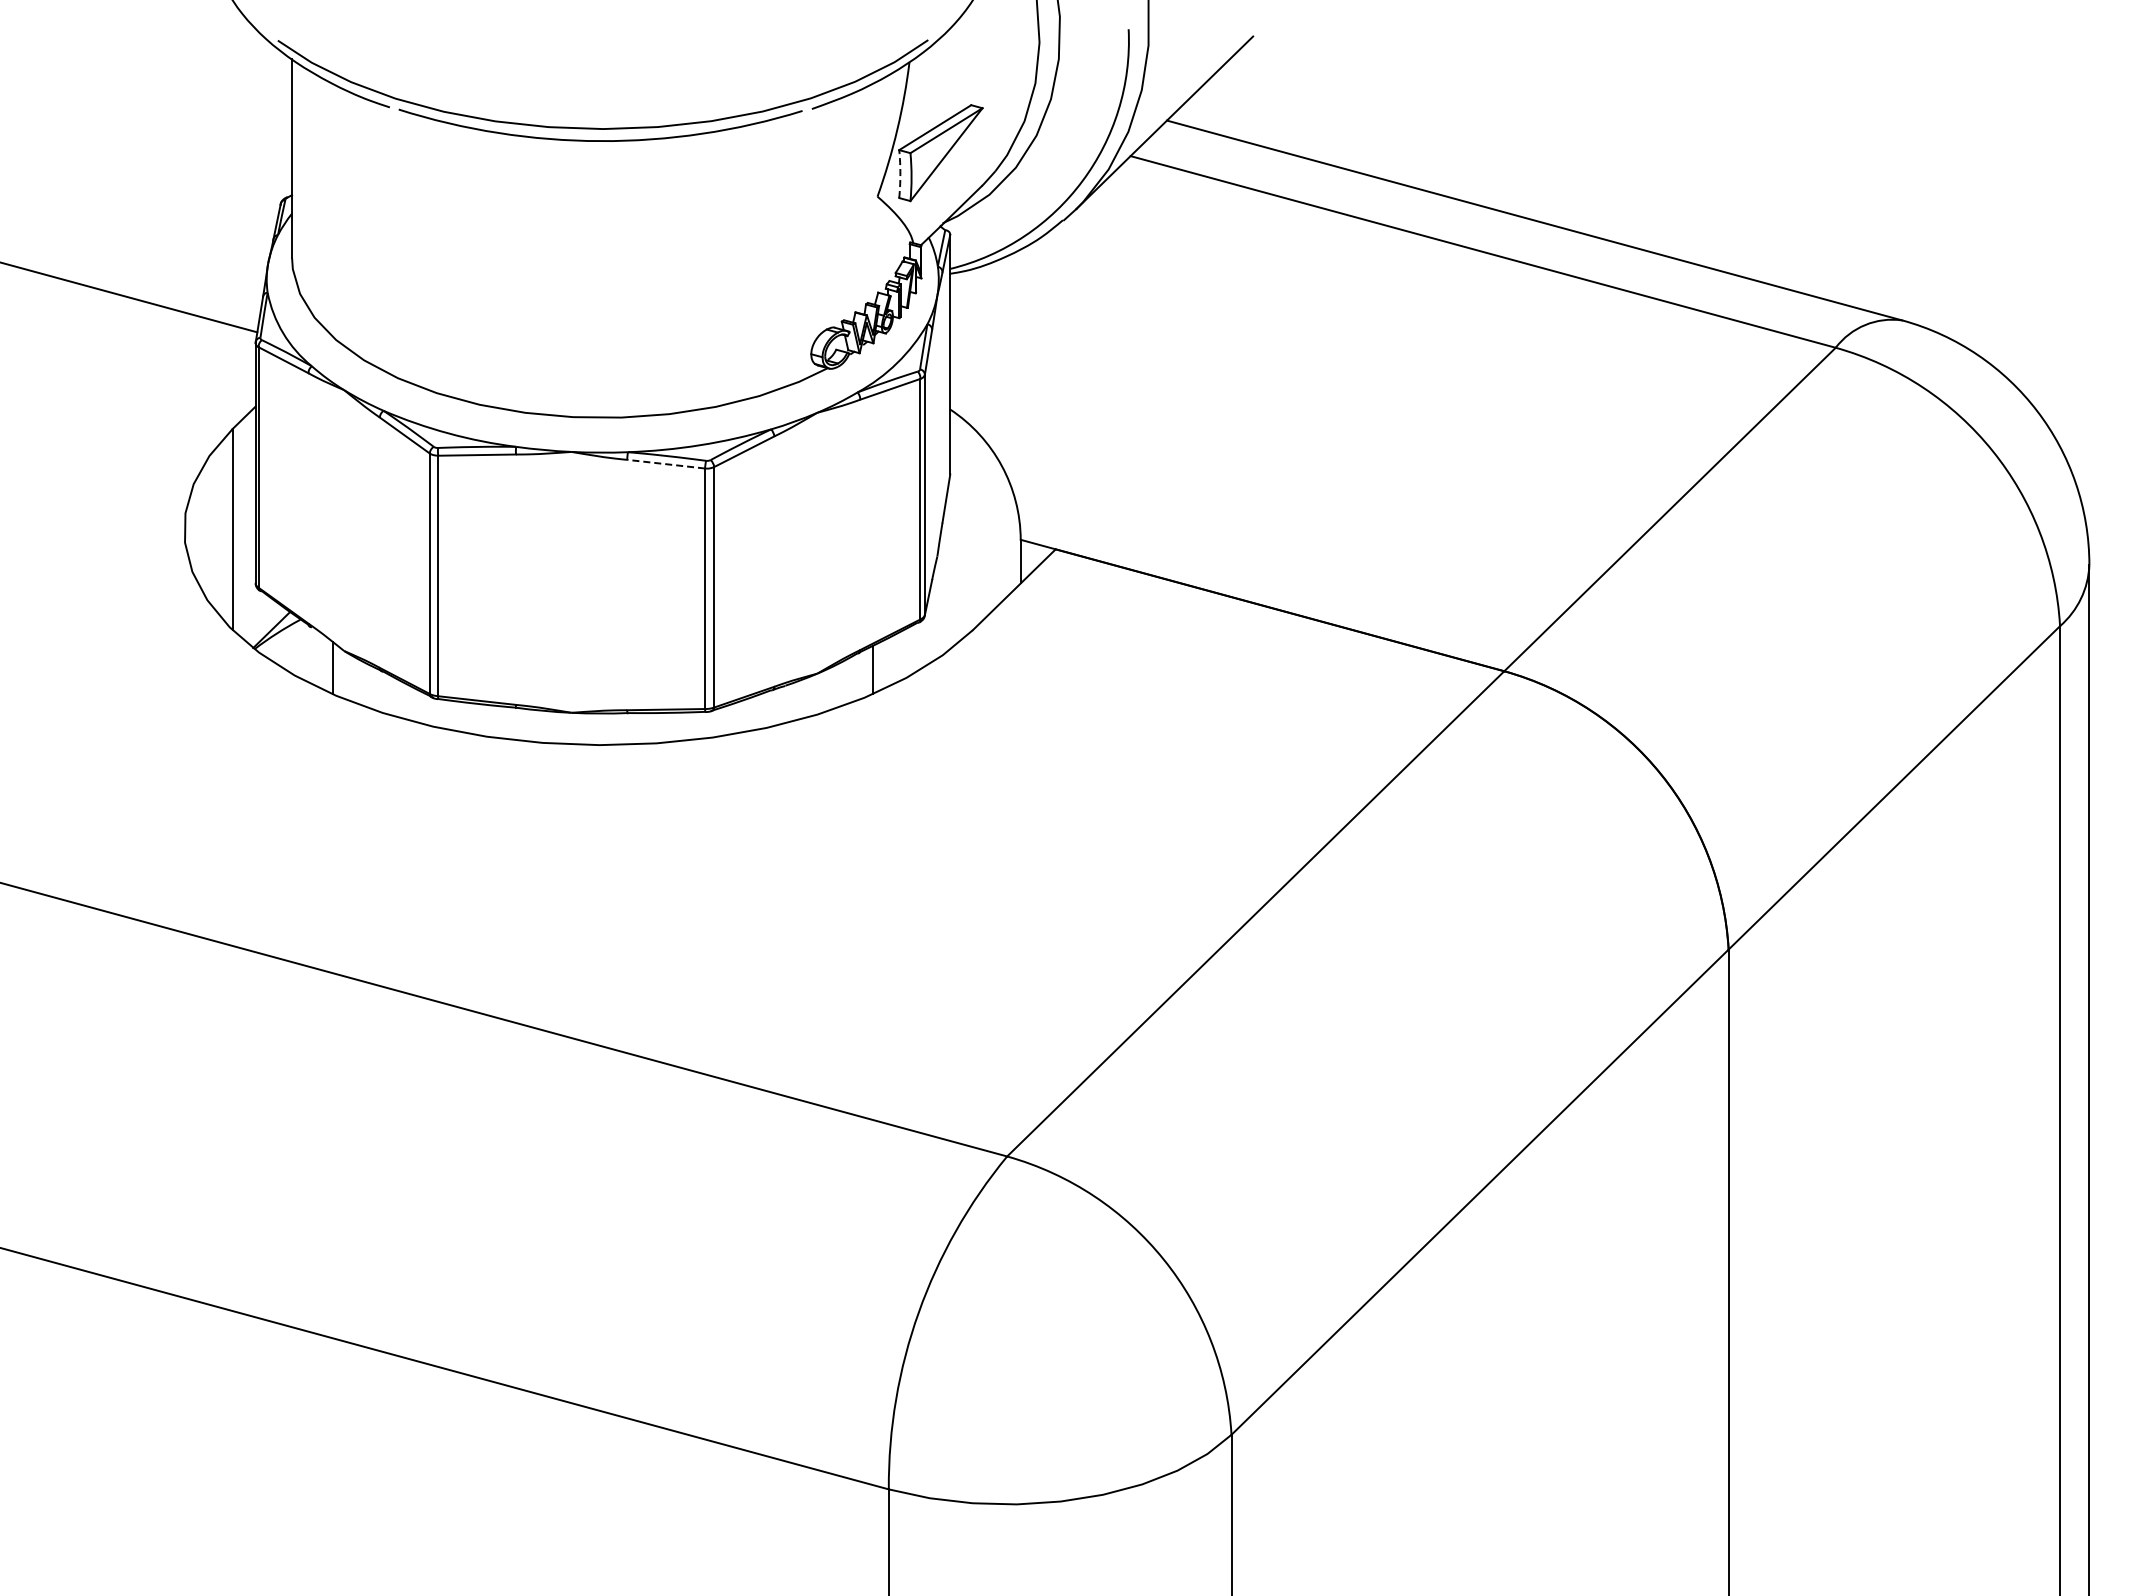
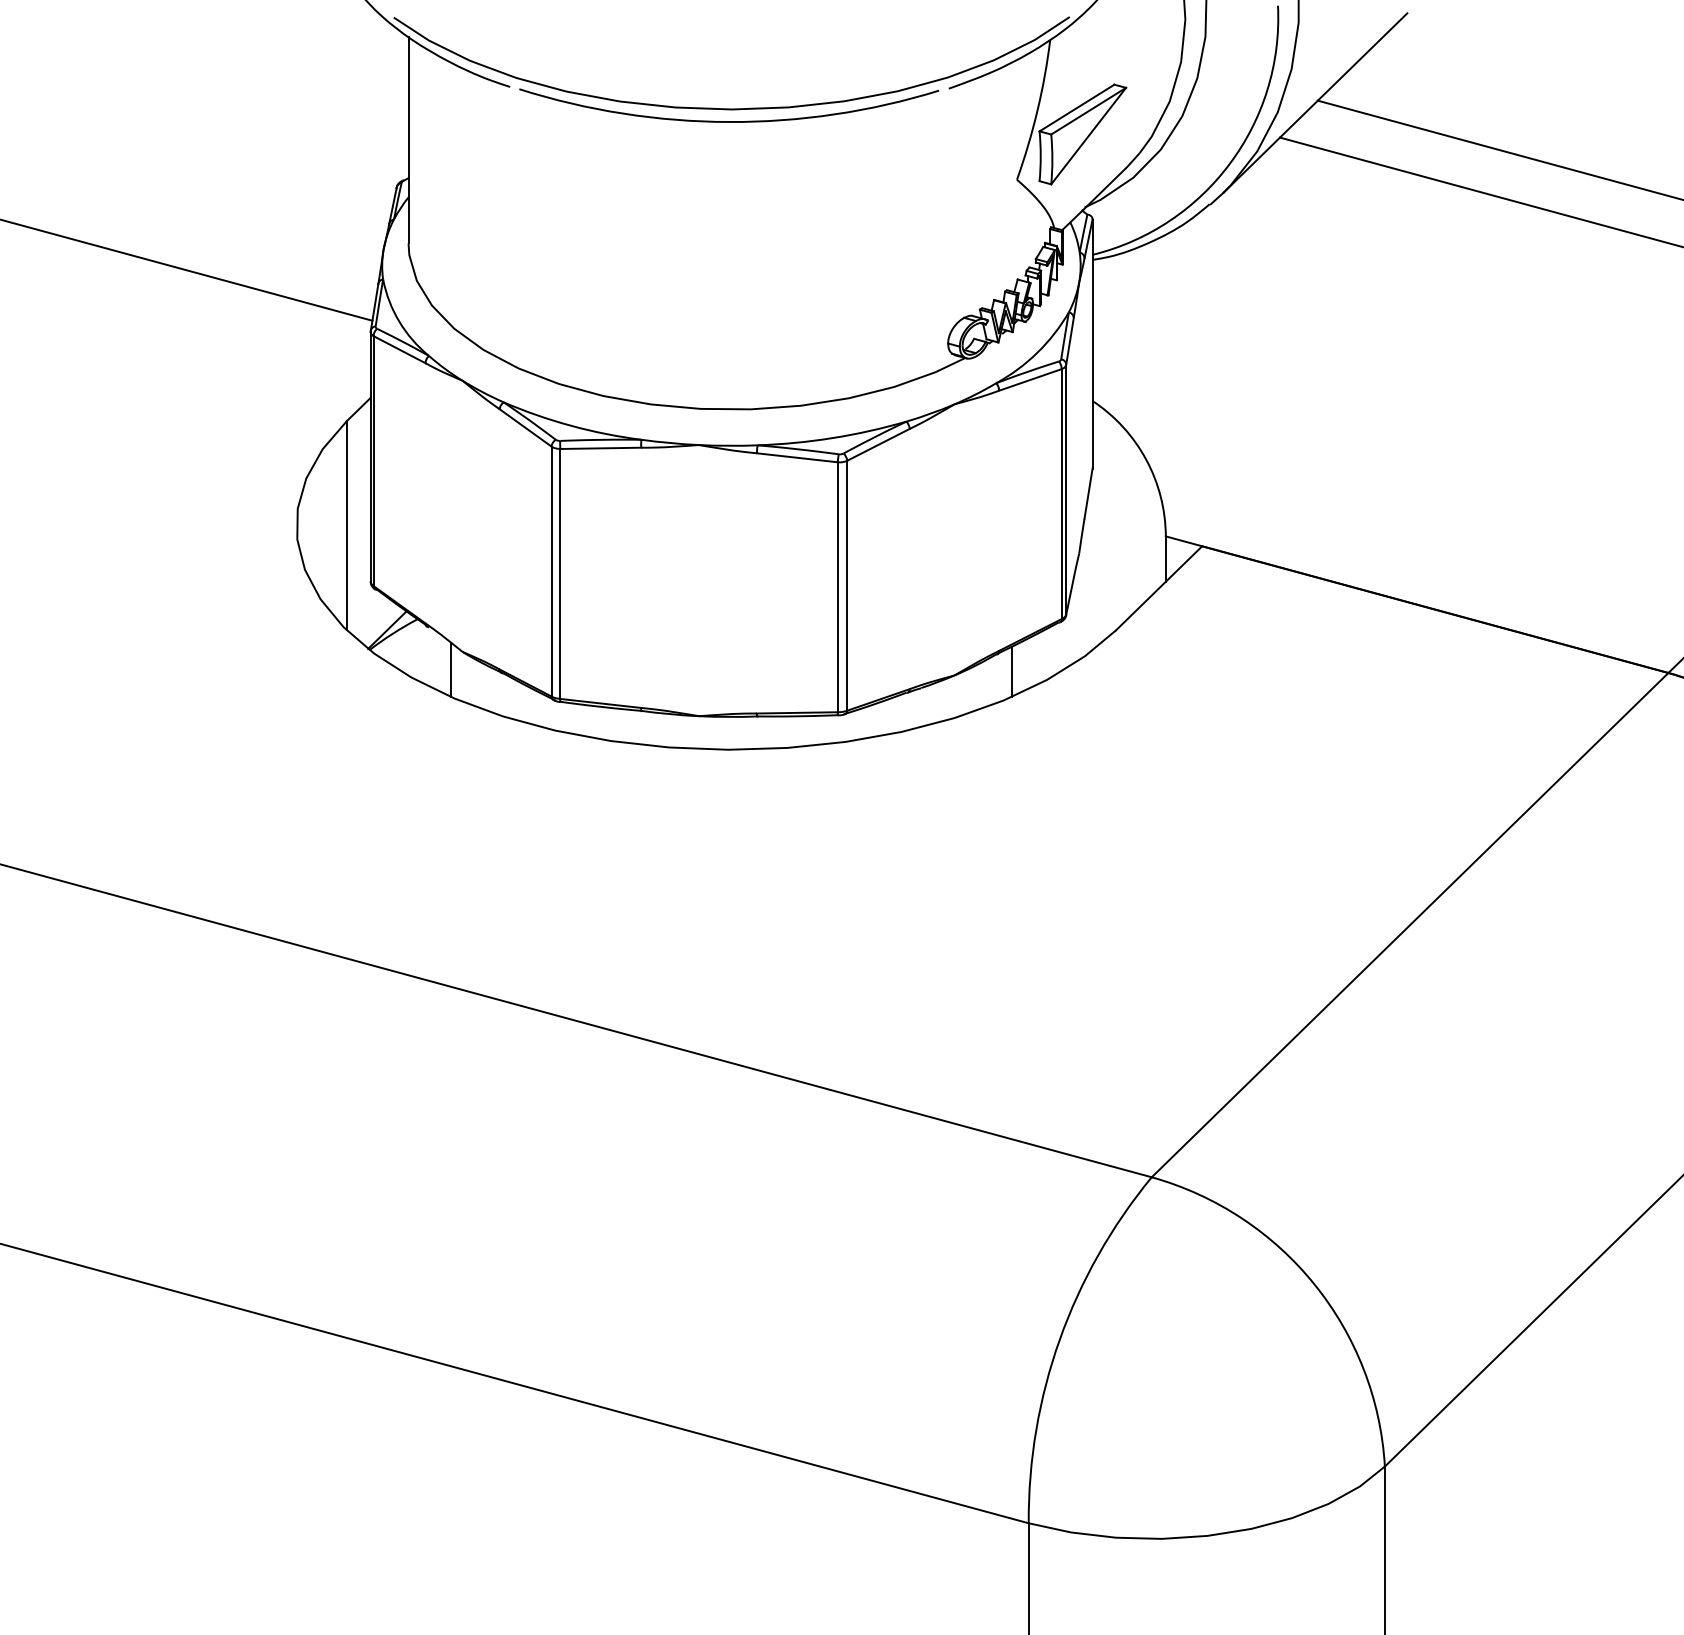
arc: (900, 174) -> (1040, 156), dashed -> solid
line: (665, 464) -> (796, 458), dashed -> solid

